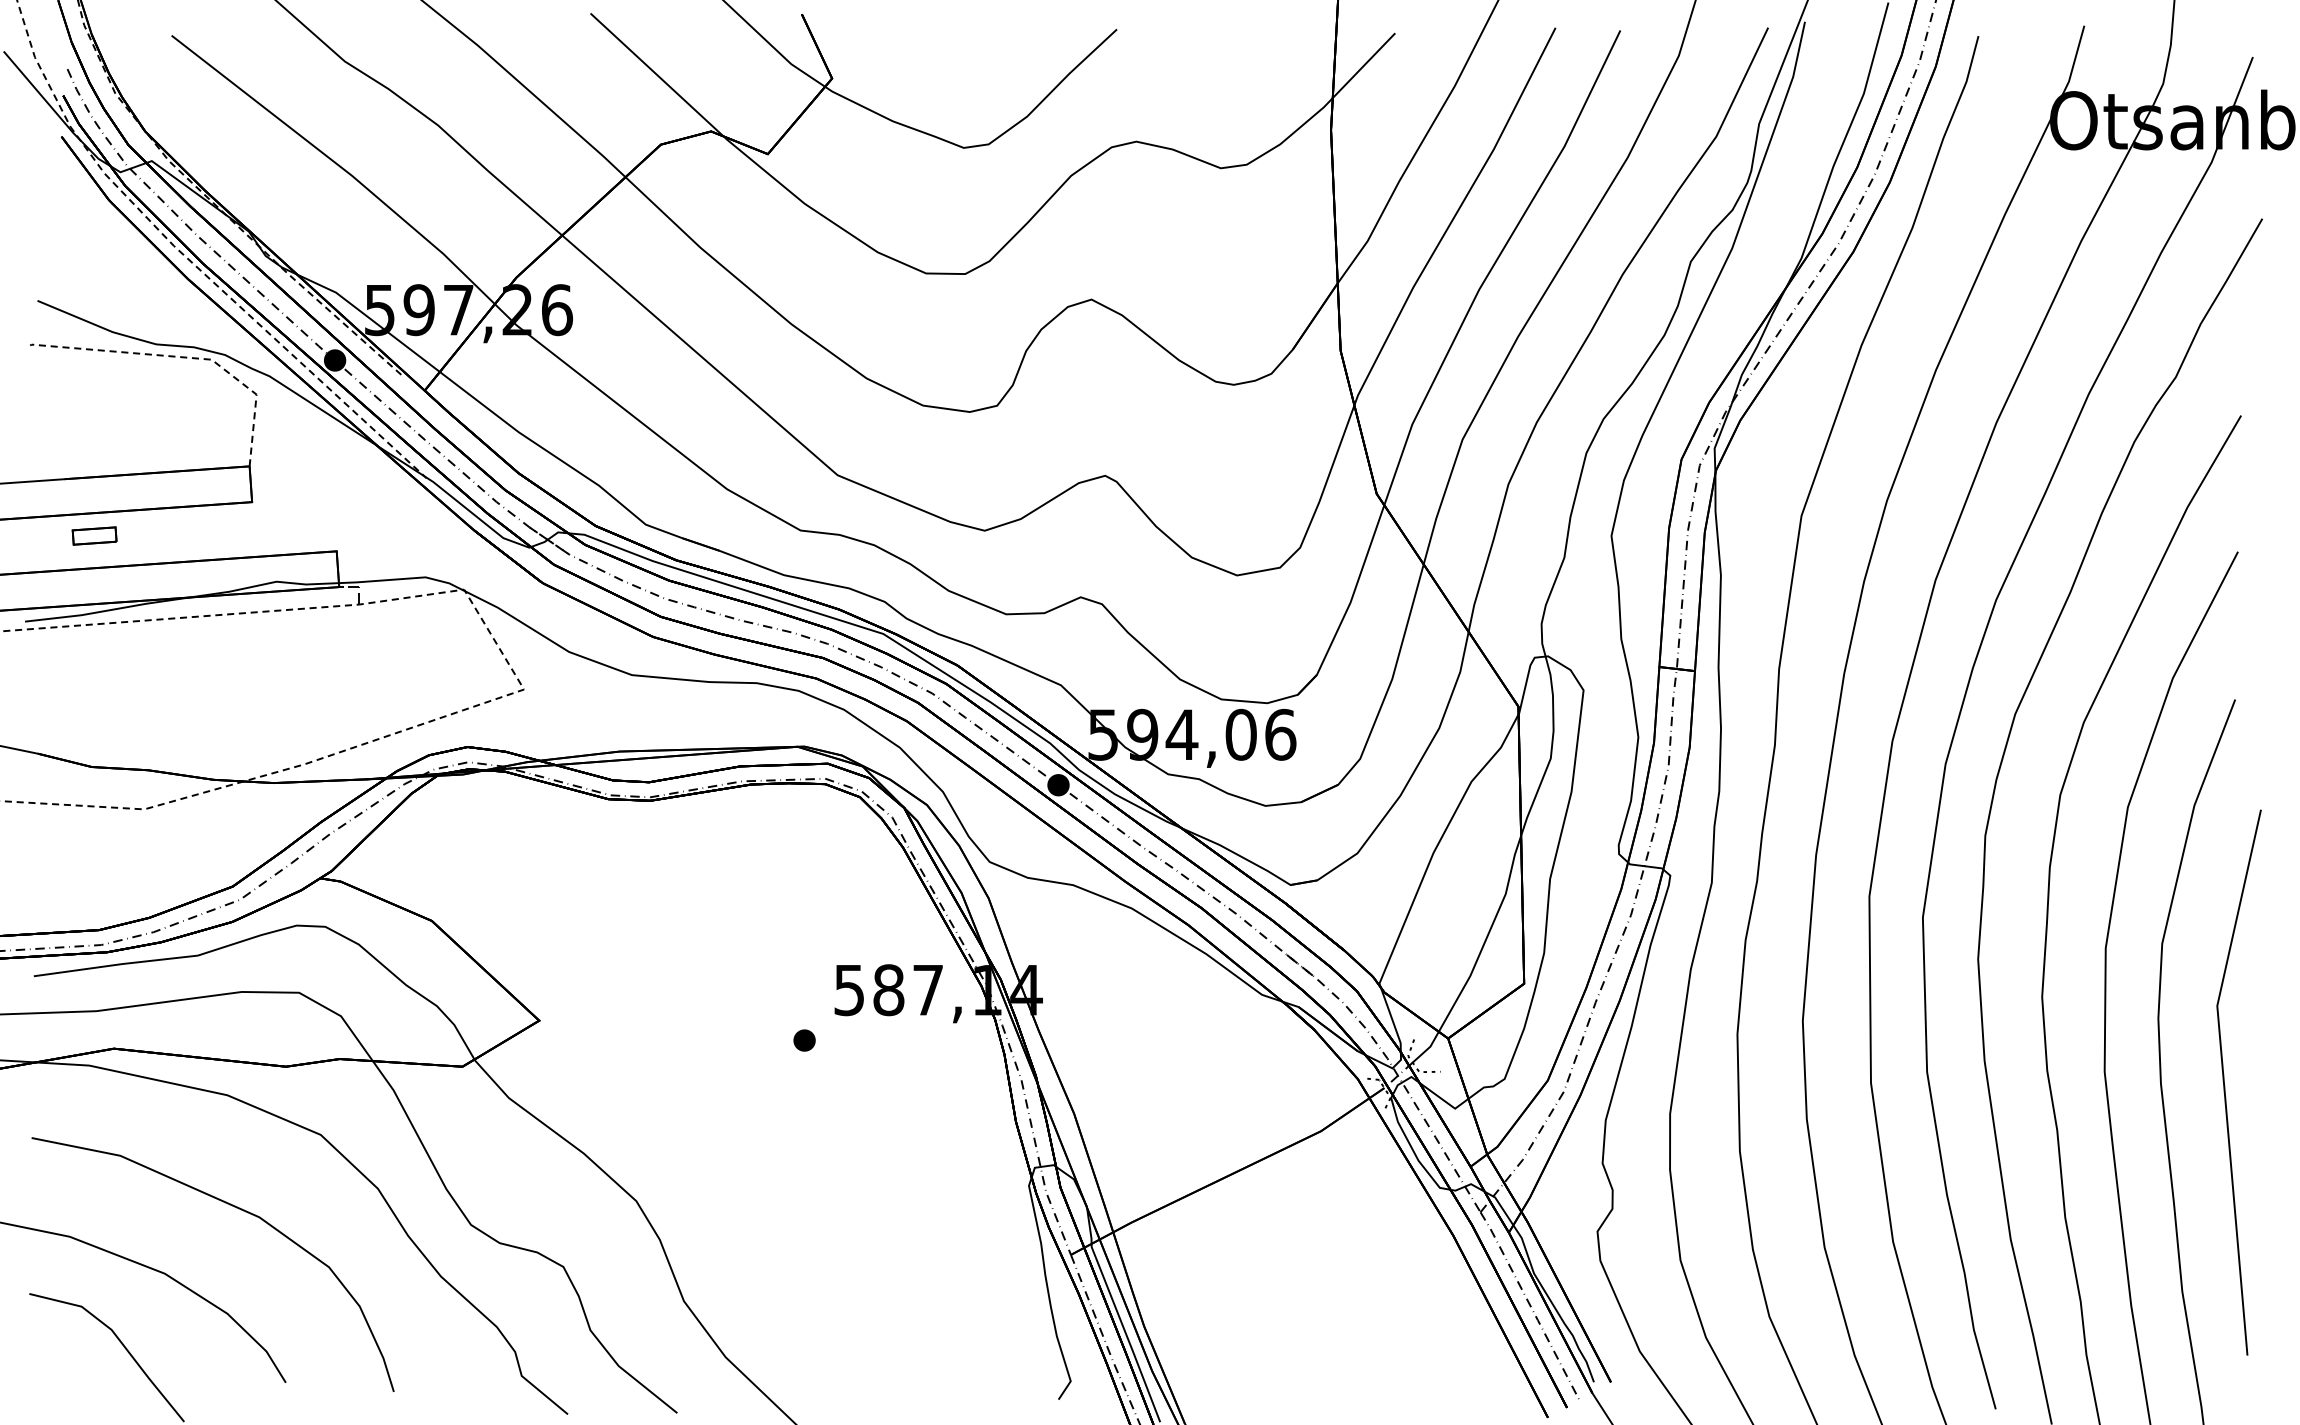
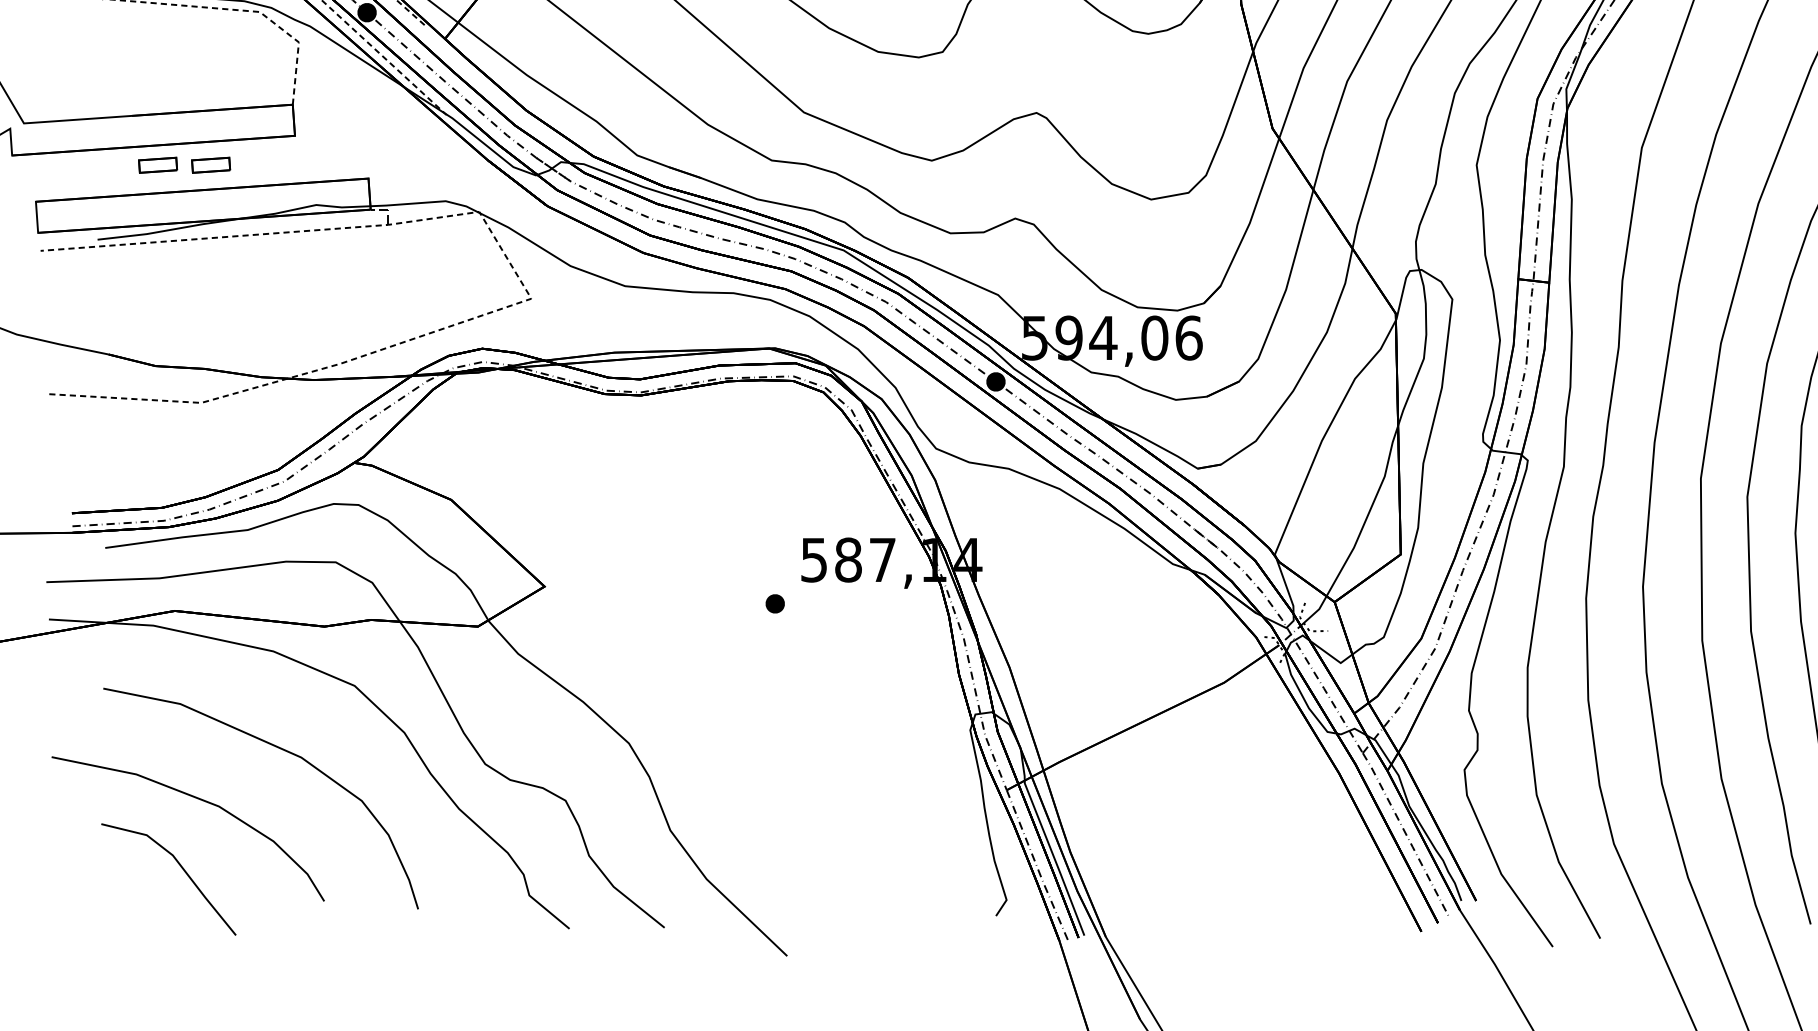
part: (155, 535) -> (210, 164), added

